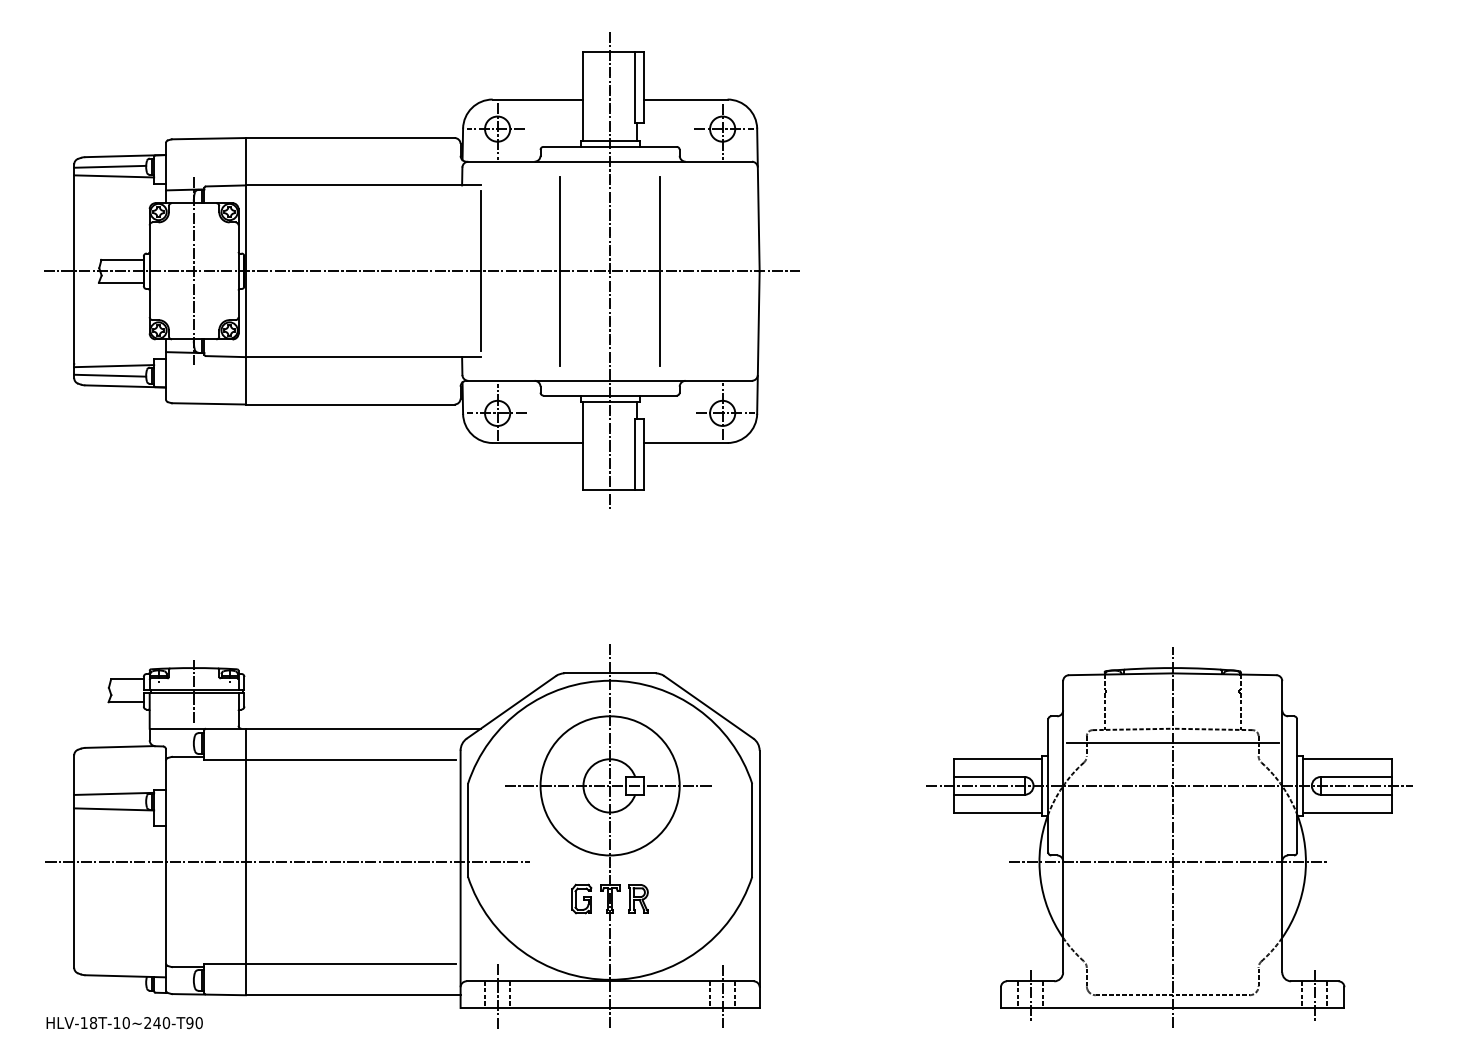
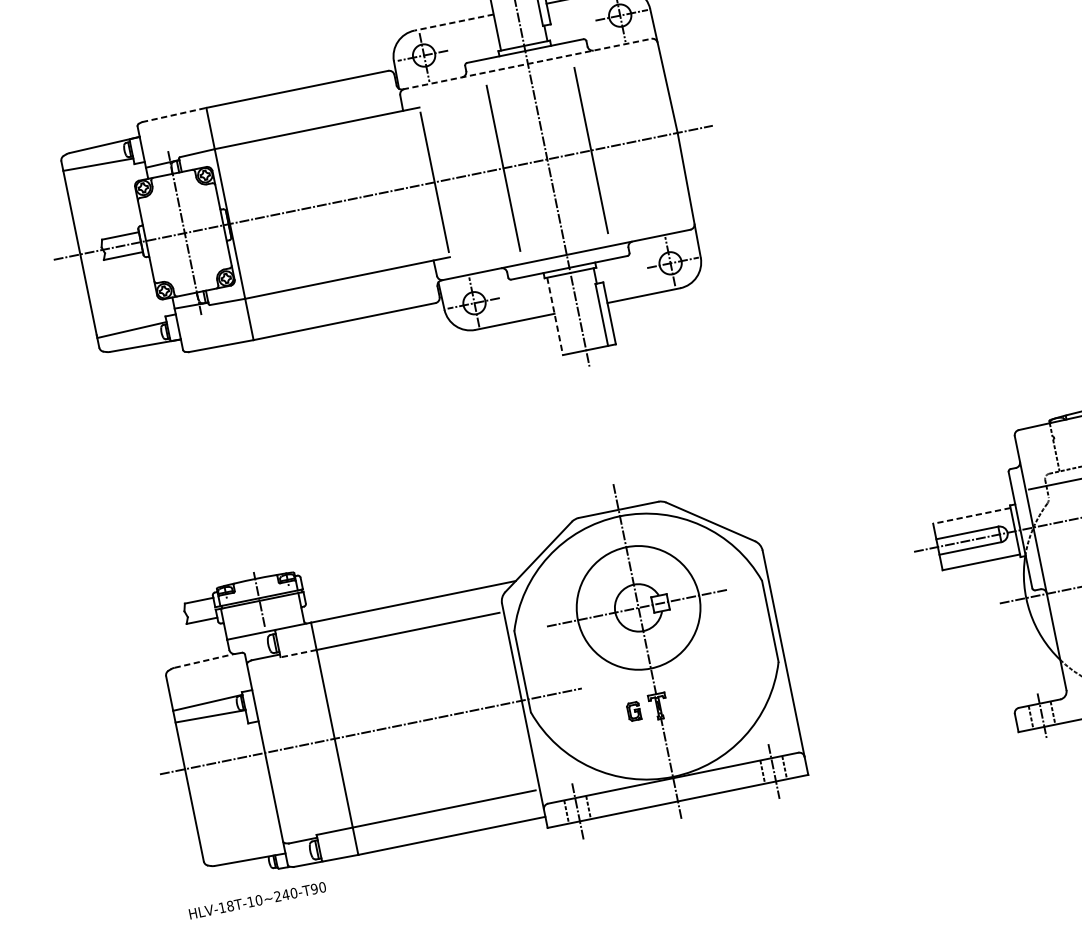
line: (537, 99) -> (453, 22), solid -> dashed
line: (209, 138) -> (174, 114), solid -> dashed
line: (609, 161) -> (527, 63), solid -> dashed
line: (110, 166) -> (93, 156), removed
line: (110, 375) -> (130, 338), removed
line: (583, 446) -> (555, 316), solid -> dashed
line: (120, 746) -> (204, 660), solid -> dashed
line: (997, 759) -> (971, 516), solid -> dashed
line: (225, 760) -> (298, 653), solid -> dashed
part: (581, 898) -> (633, 711), size x0.7
part: (638, 898) -> (683, 701), removed

